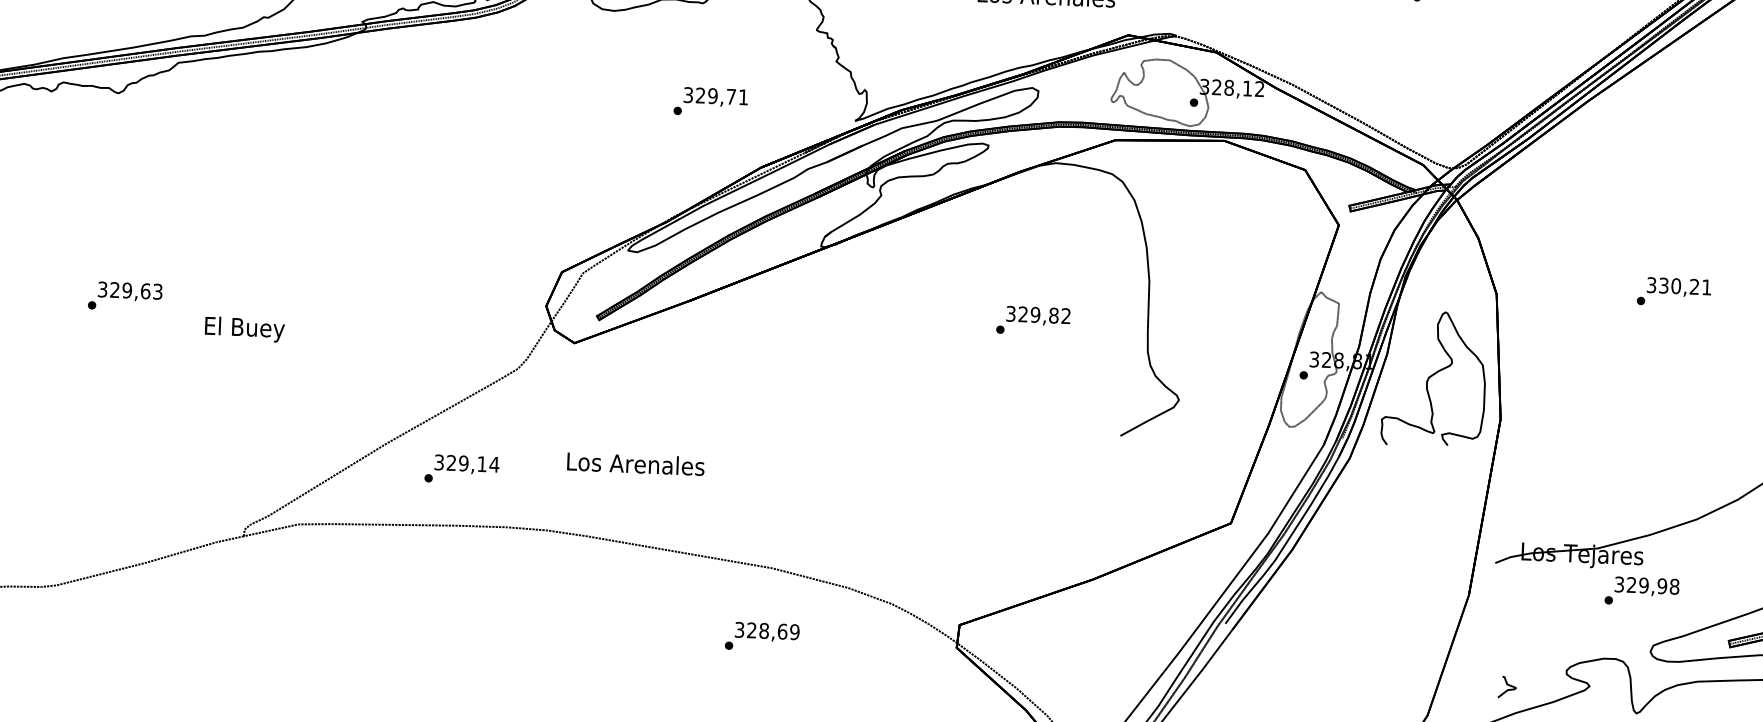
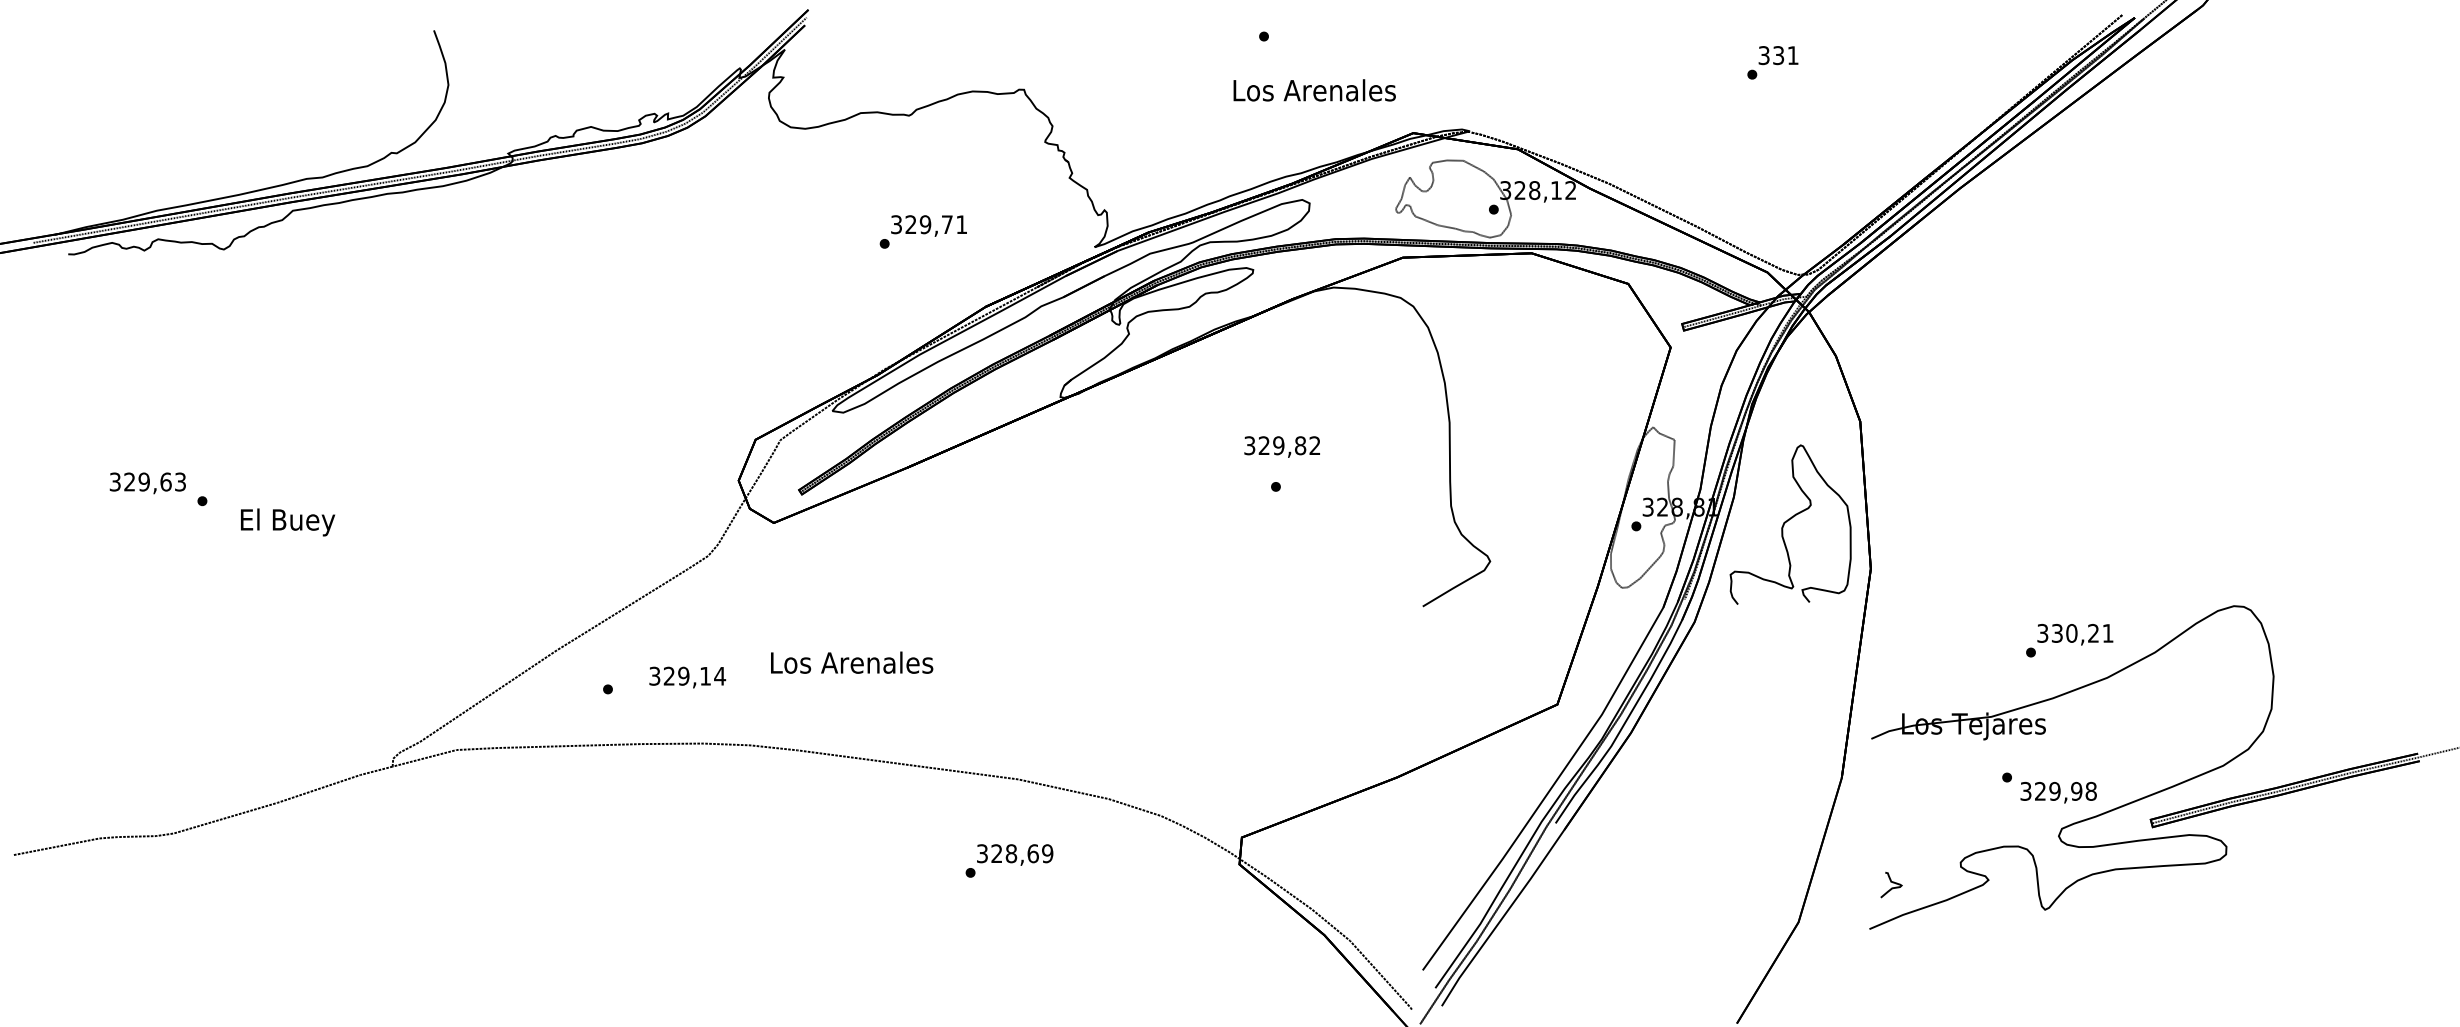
text: (129, 291) -> (147, 483), moved
text: (1673, 292) -> (2069, 640), moved
text: (1037, 315) -> (1281, 446), moved
text: (245, 329) -> (288, 522), moved
text: (466, 464) -> (687, 677), moved
text: (1646, 586) -> (2058, 792), moved

